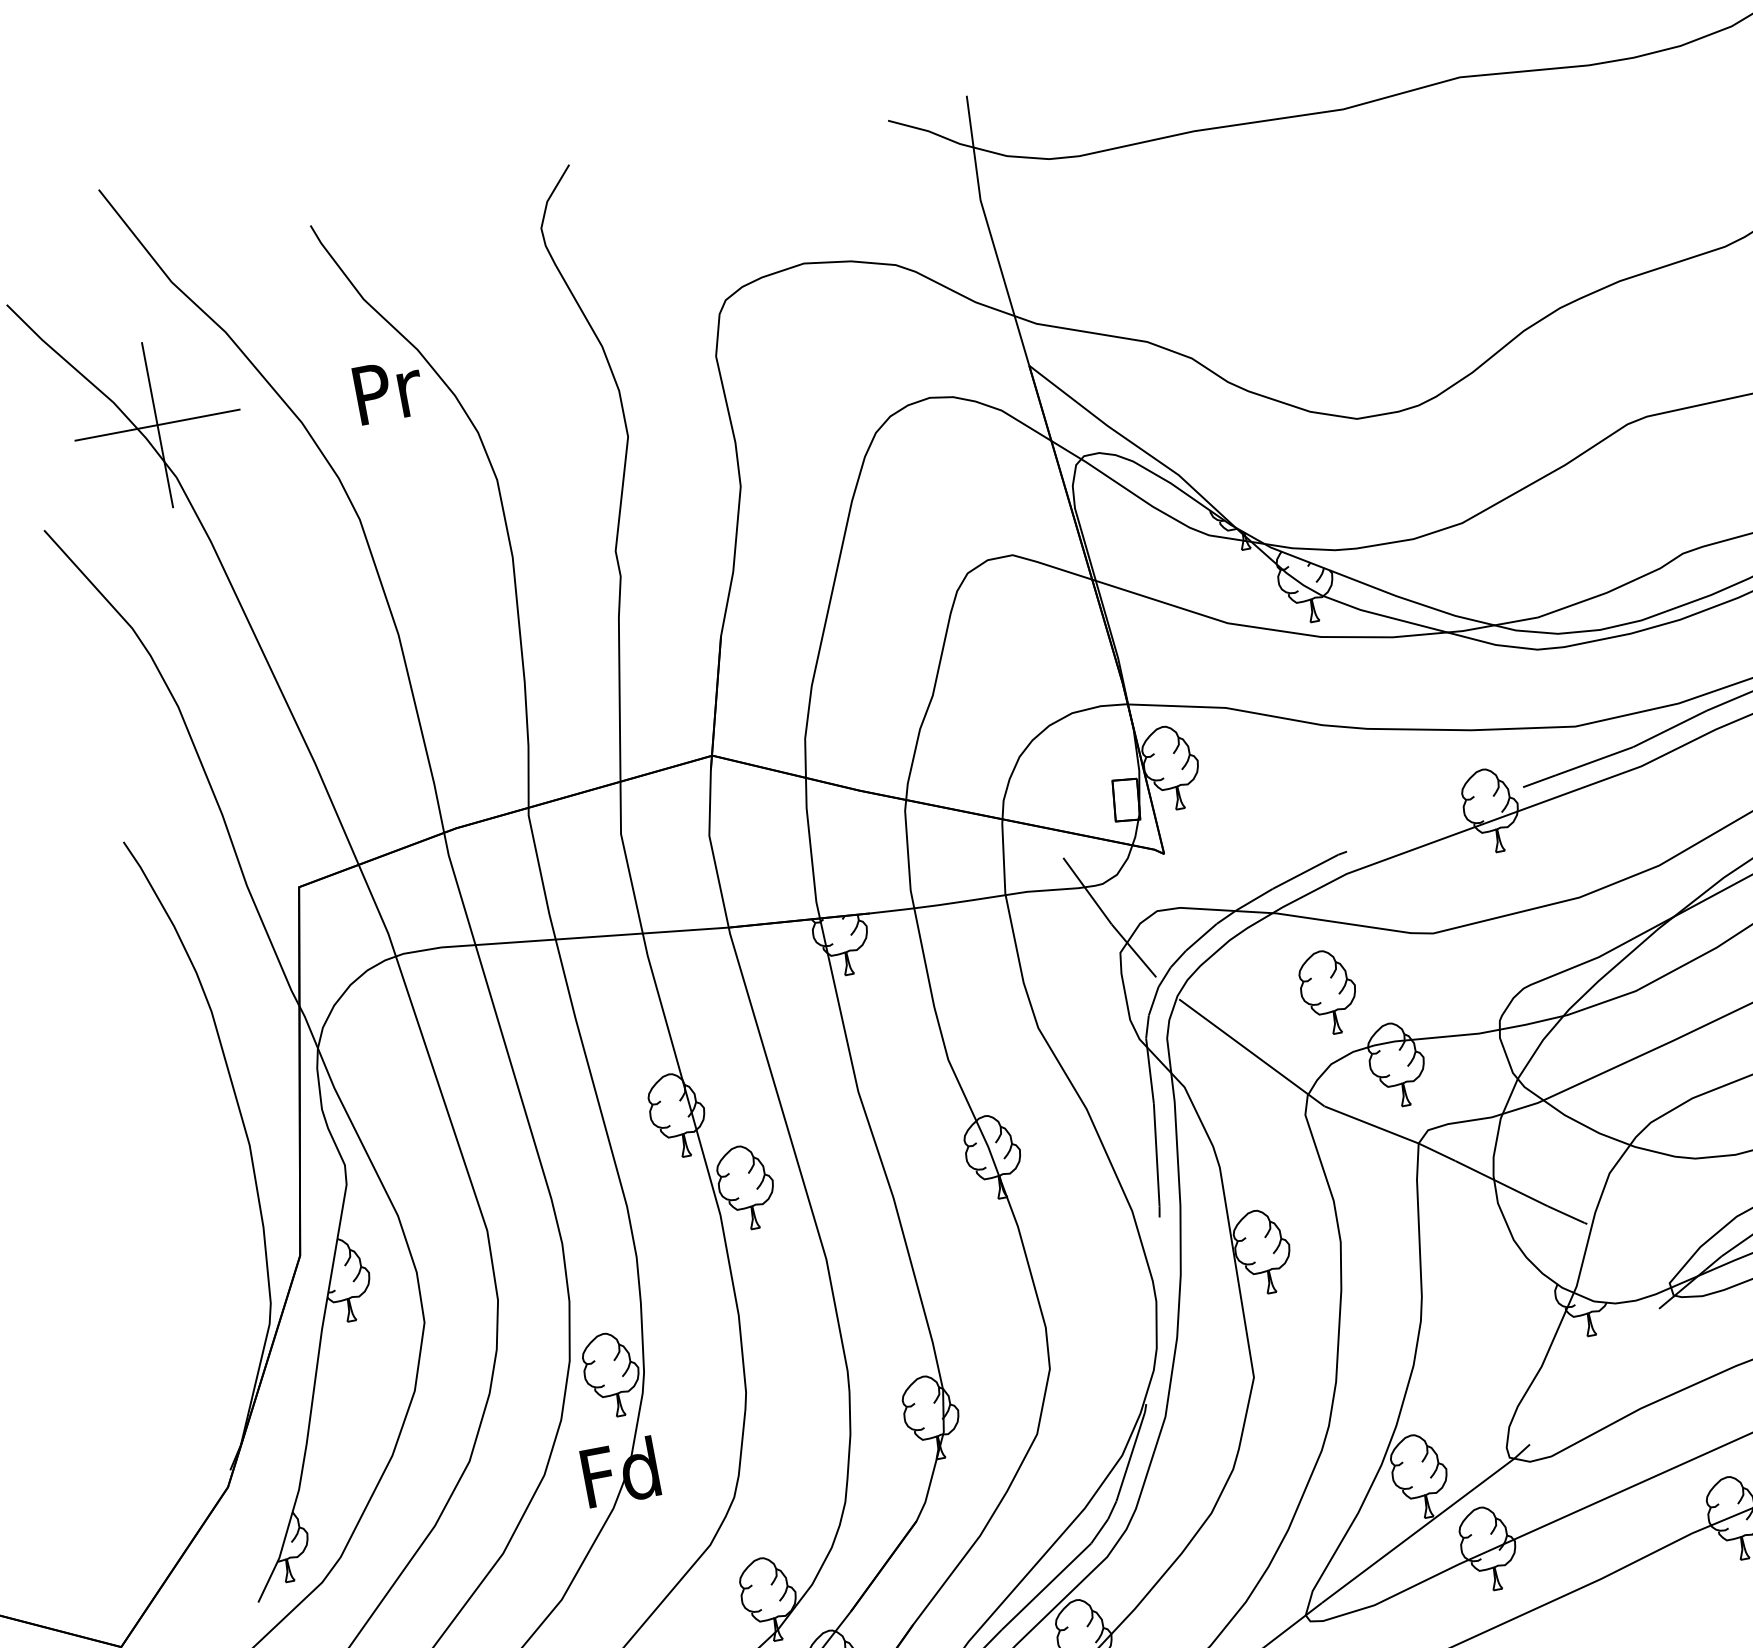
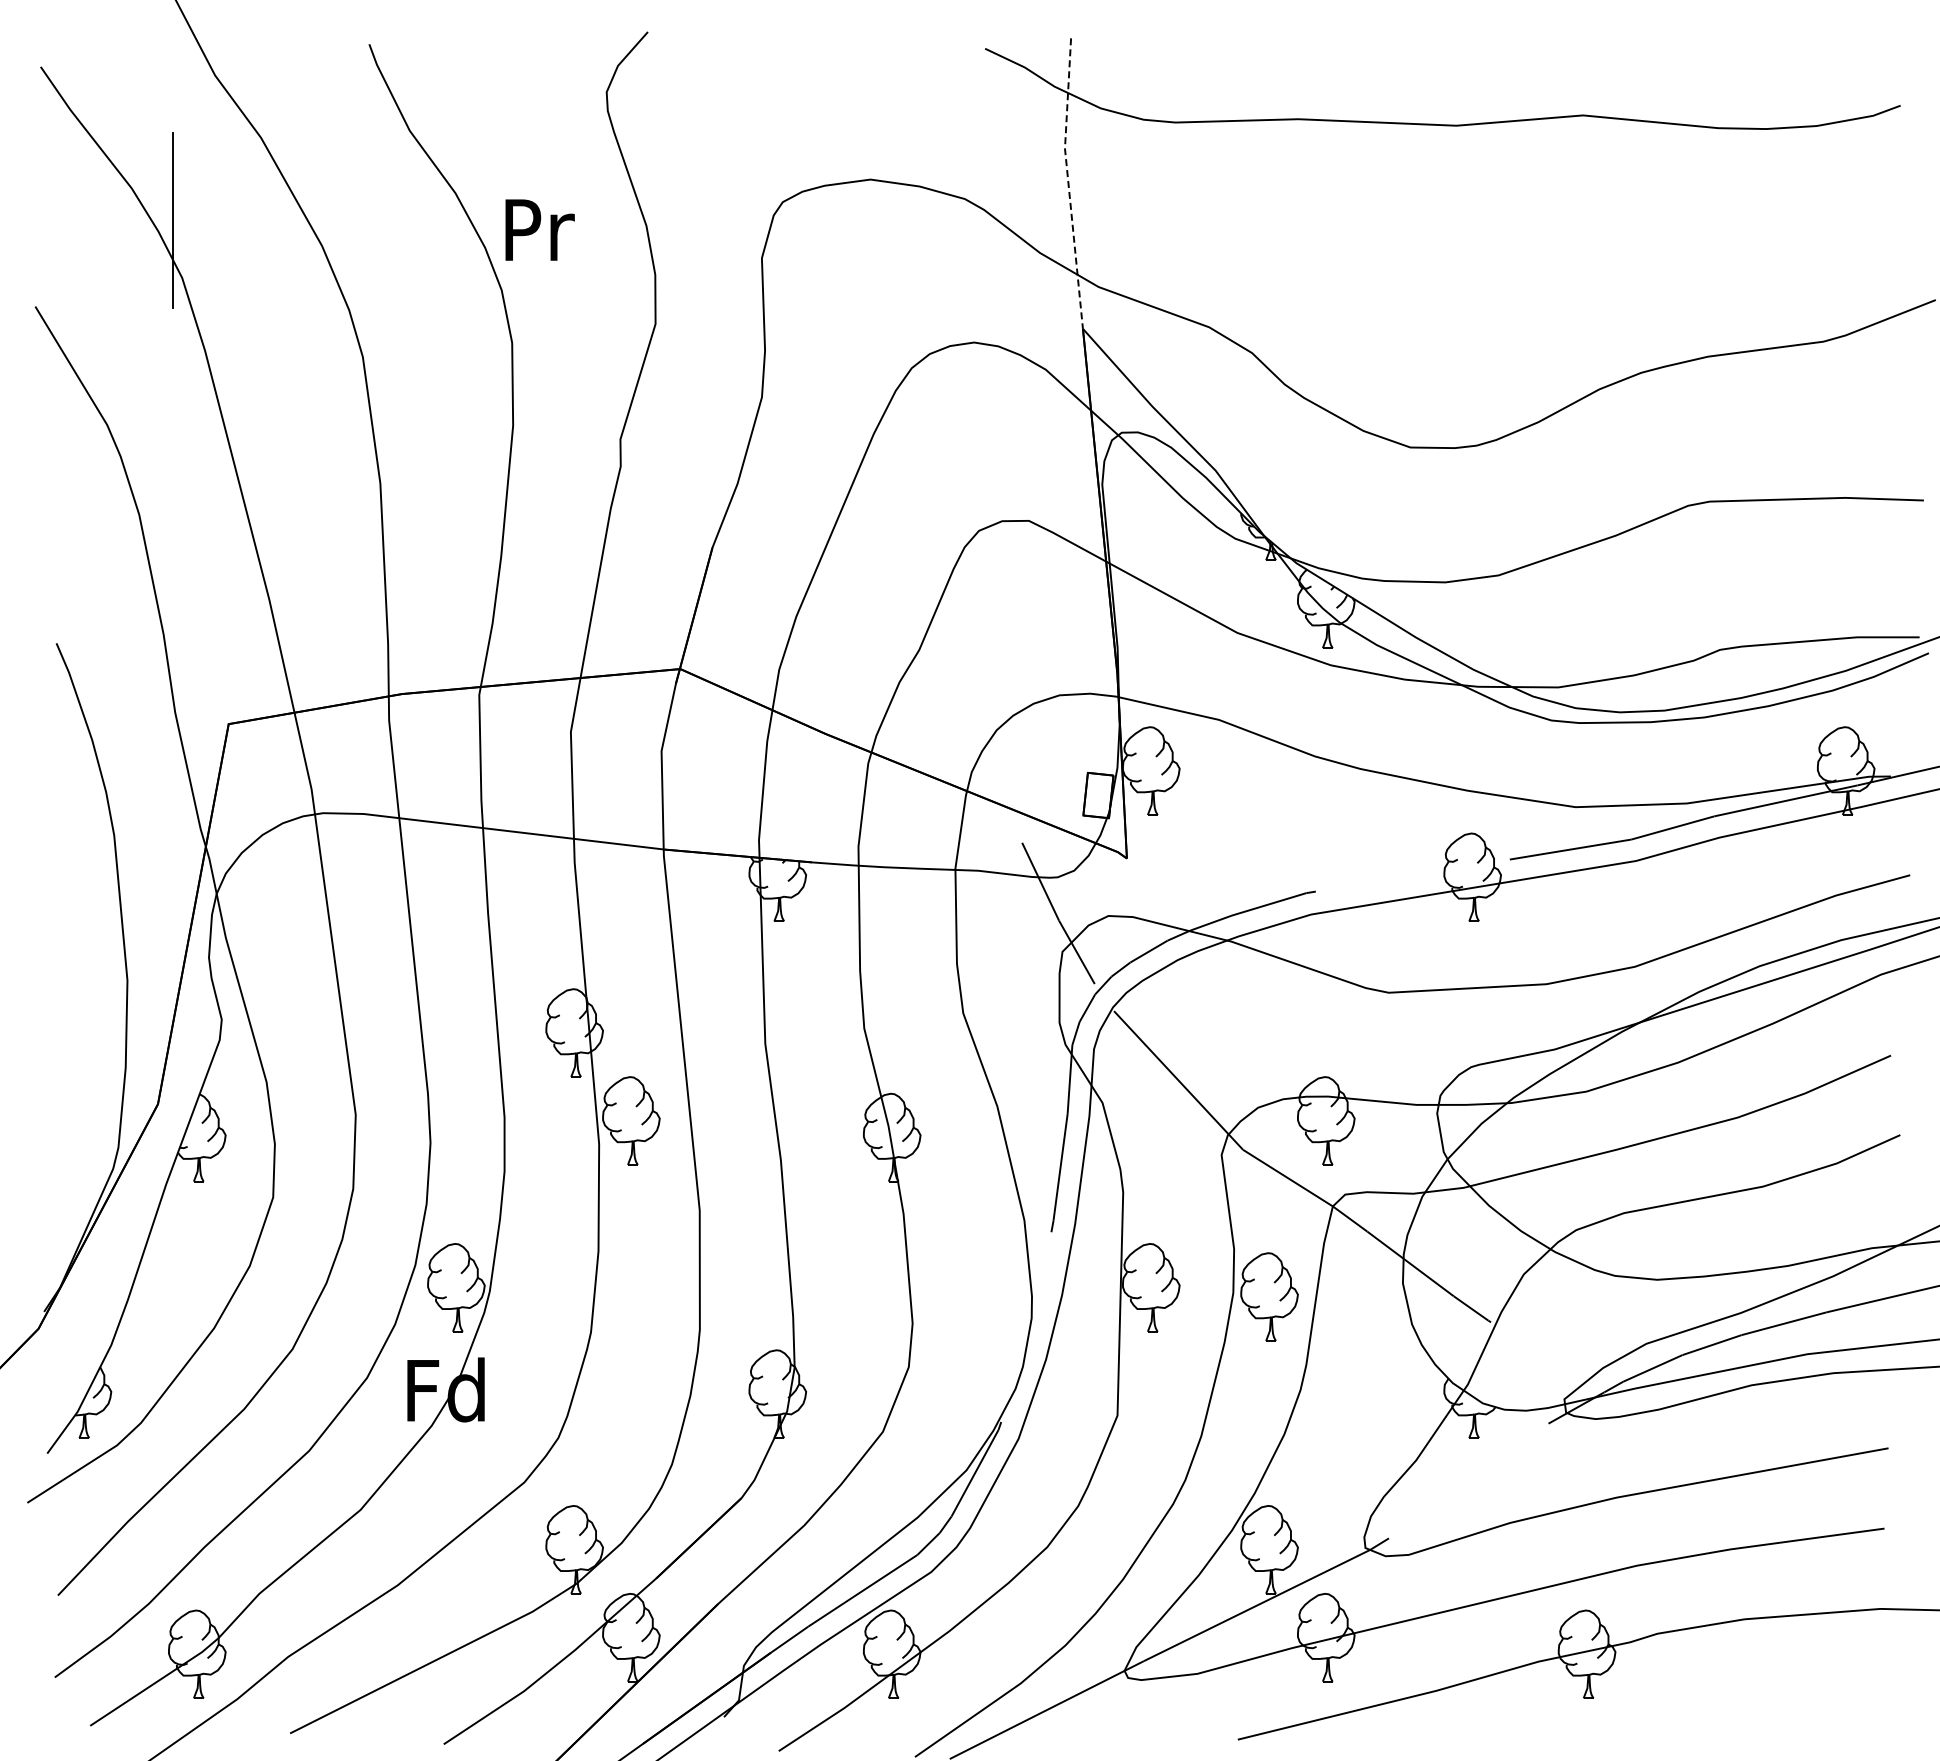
line: (990, 232) -> (1068, 183), solid -> dashed
text: (388, 390) -> (539, 229), moved
line: (157, 425) -> (172, 220), removed
part: (1328, 991) -> (1269, 1296), moved

